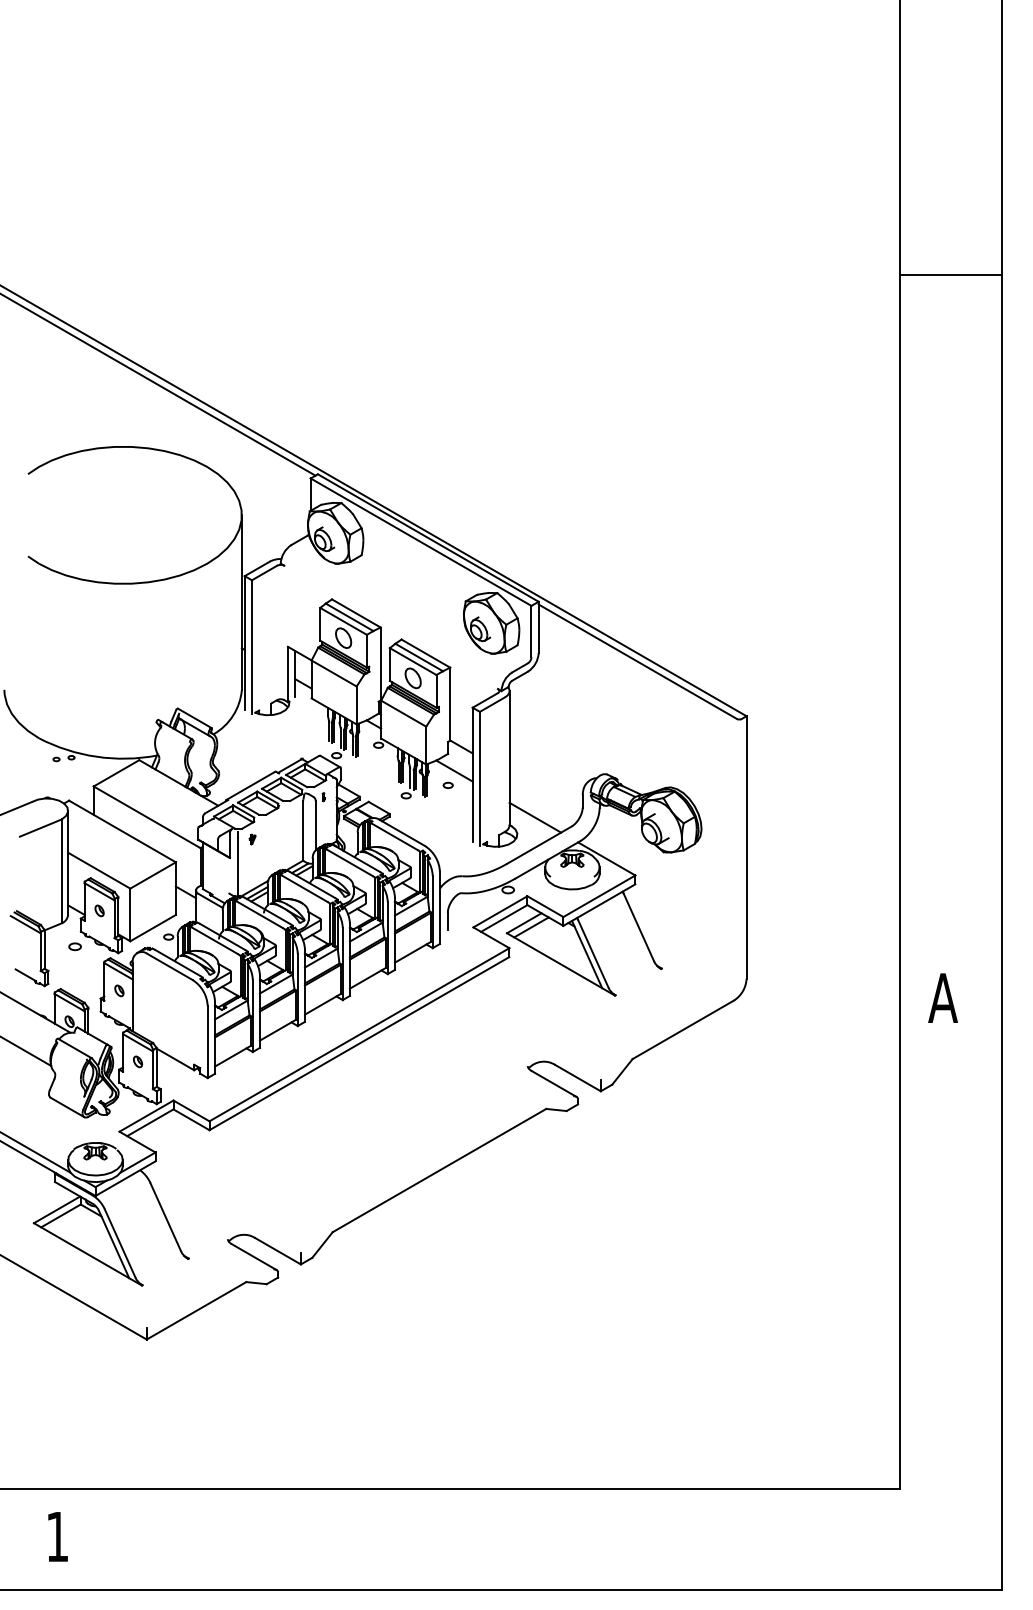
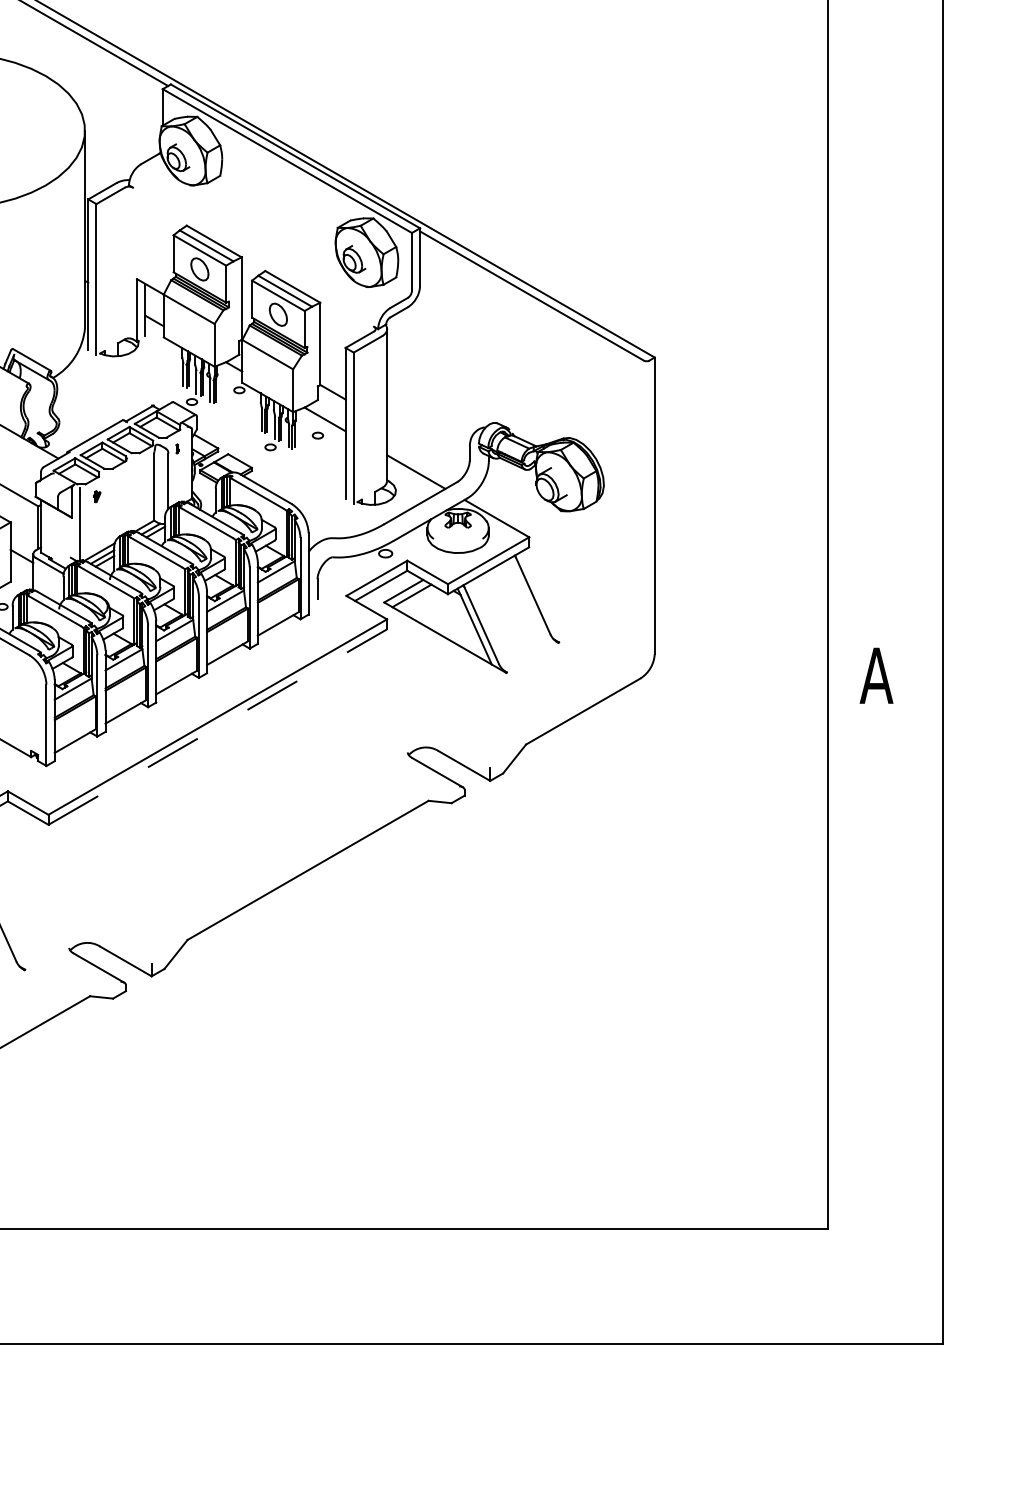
line: (359, 1043) -> (217, 726), solid -> dashed

